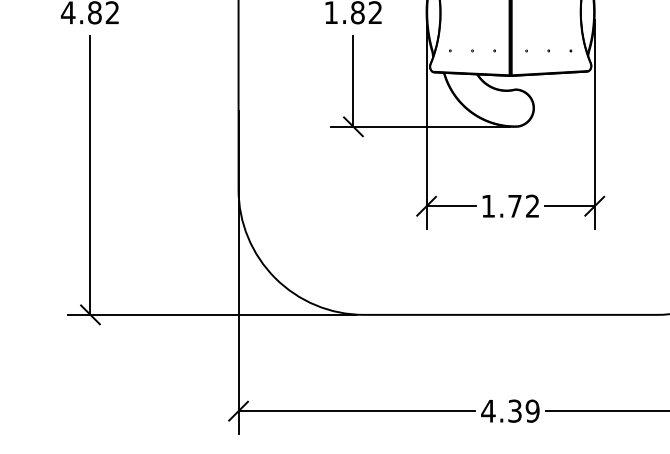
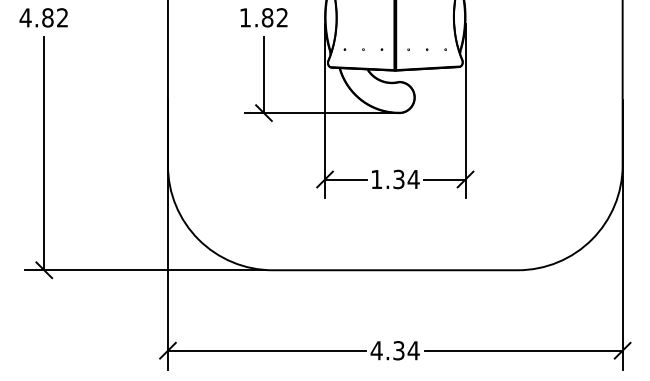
text: (524, 206) -> (406, 179), 1.72 -> 1.34
text: (532, 410) -> (413, 350), 4.39 -> 4.34

